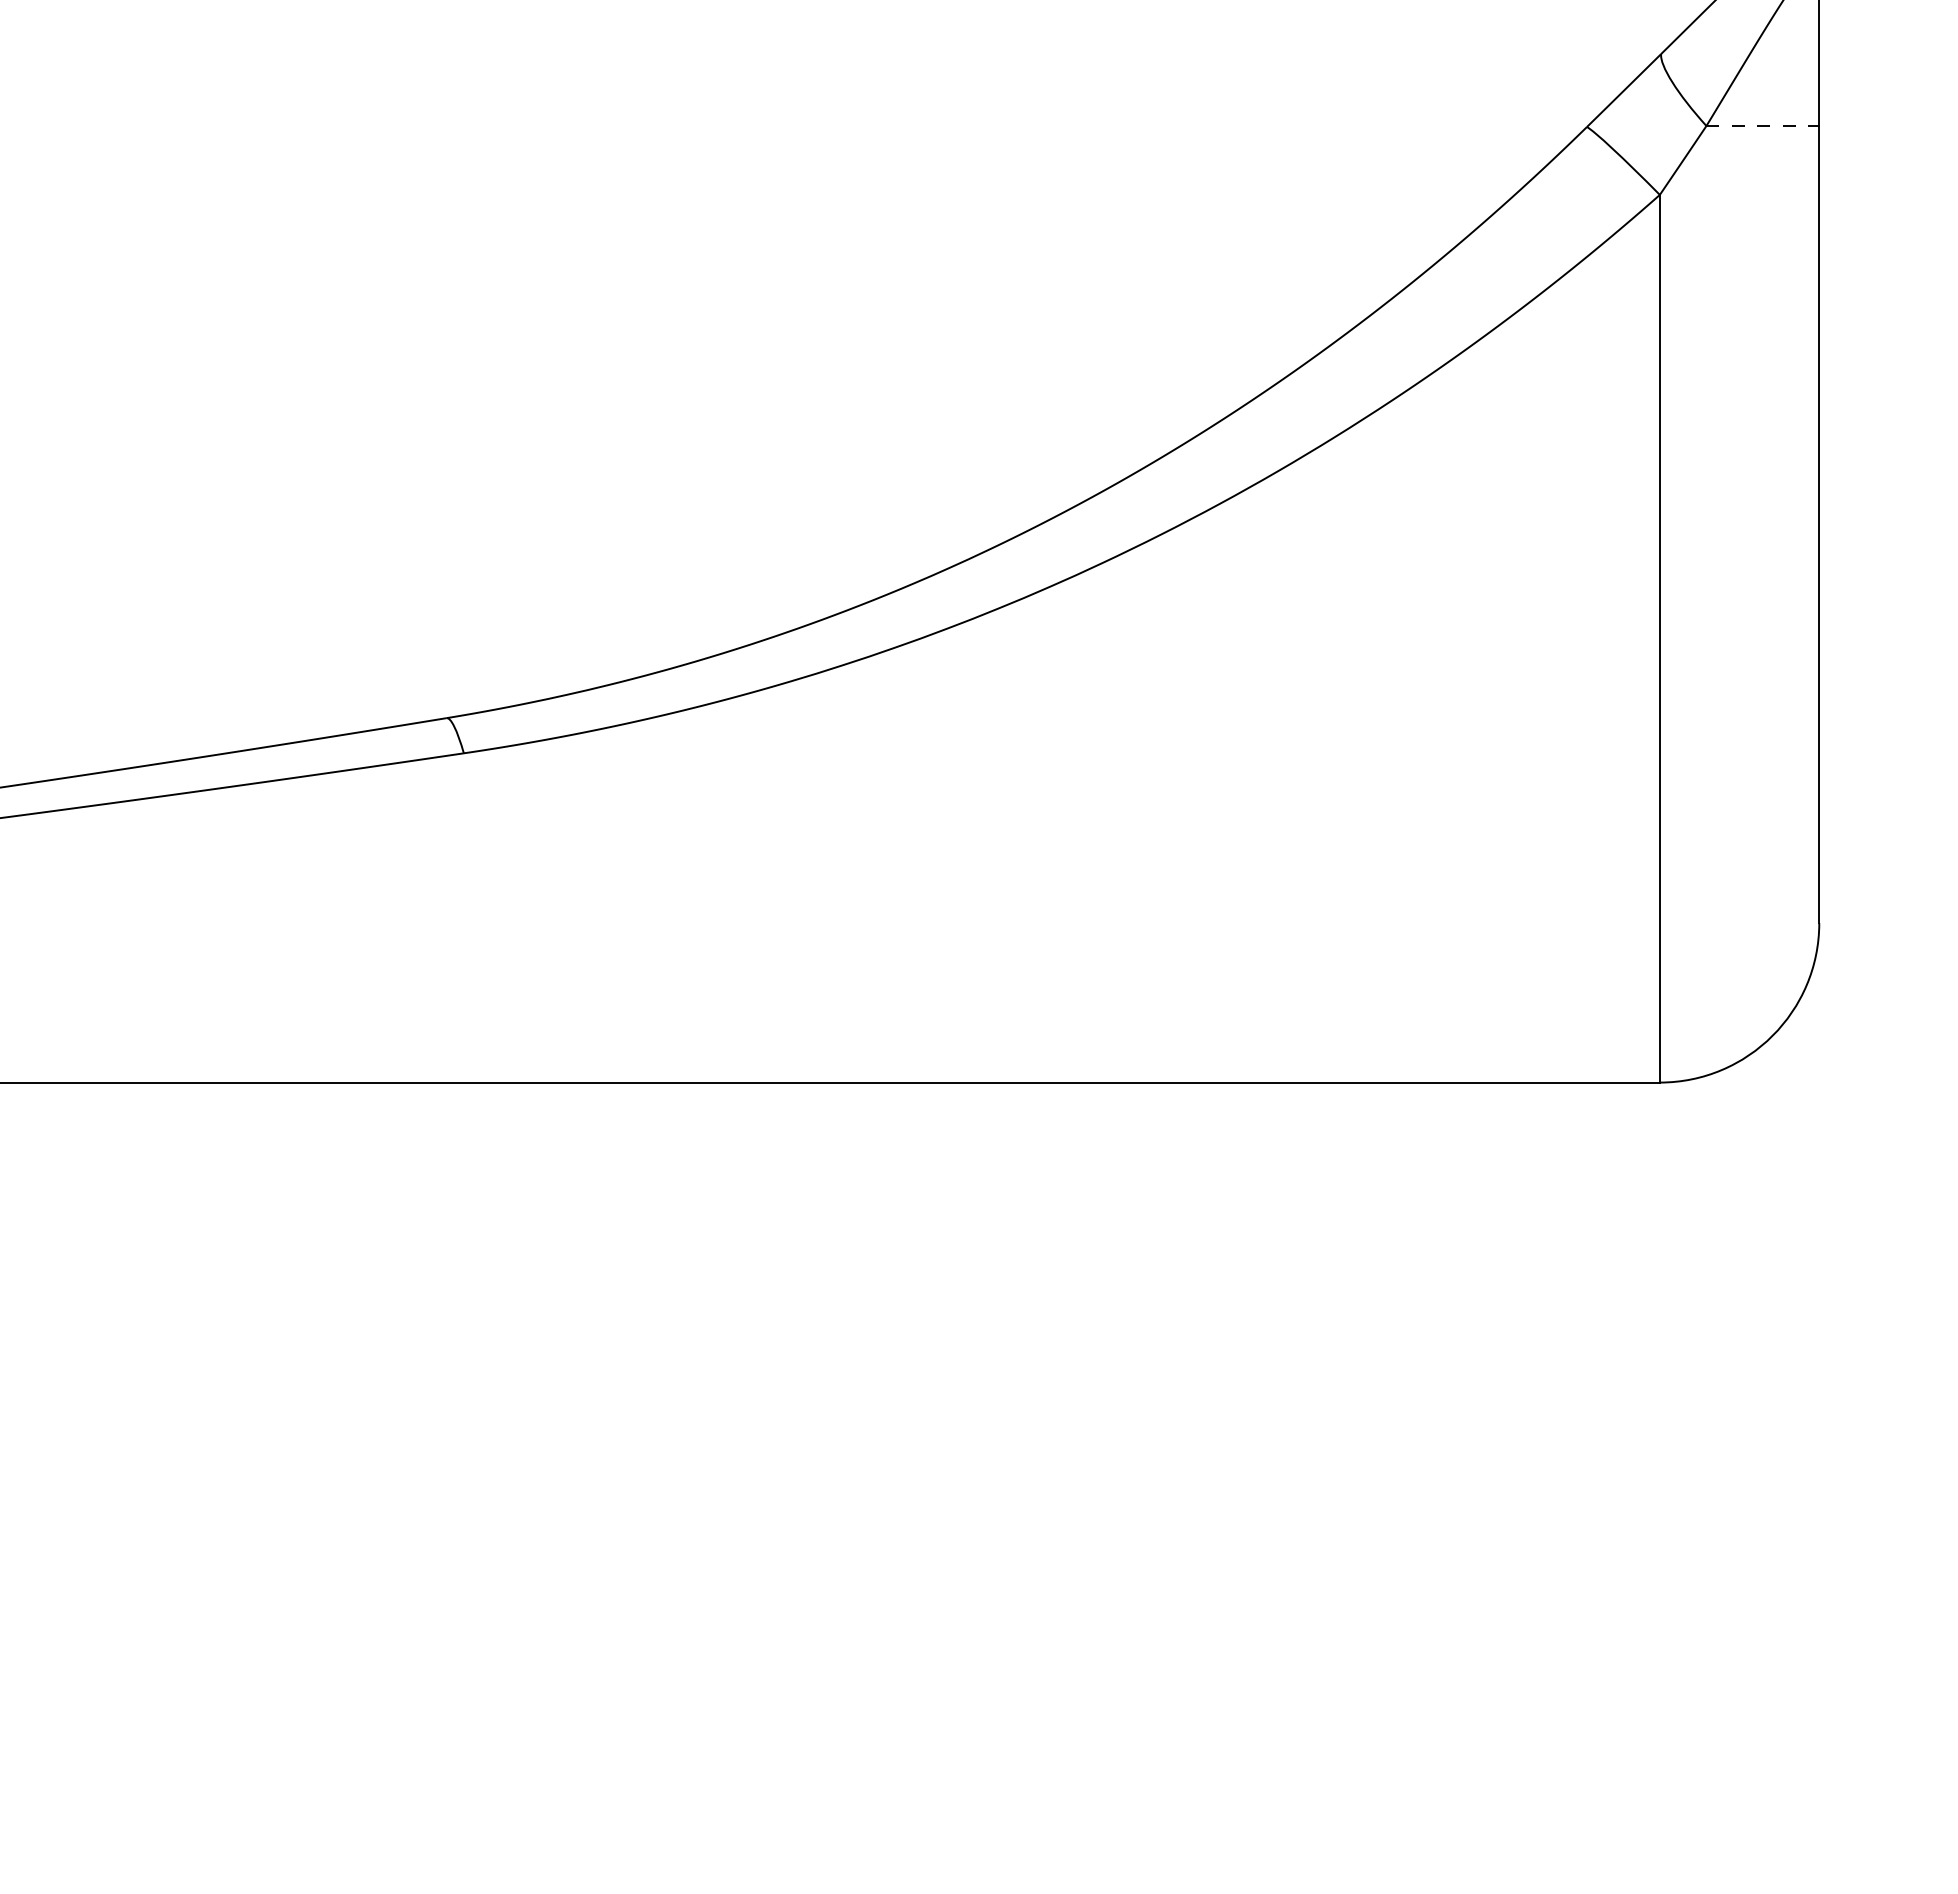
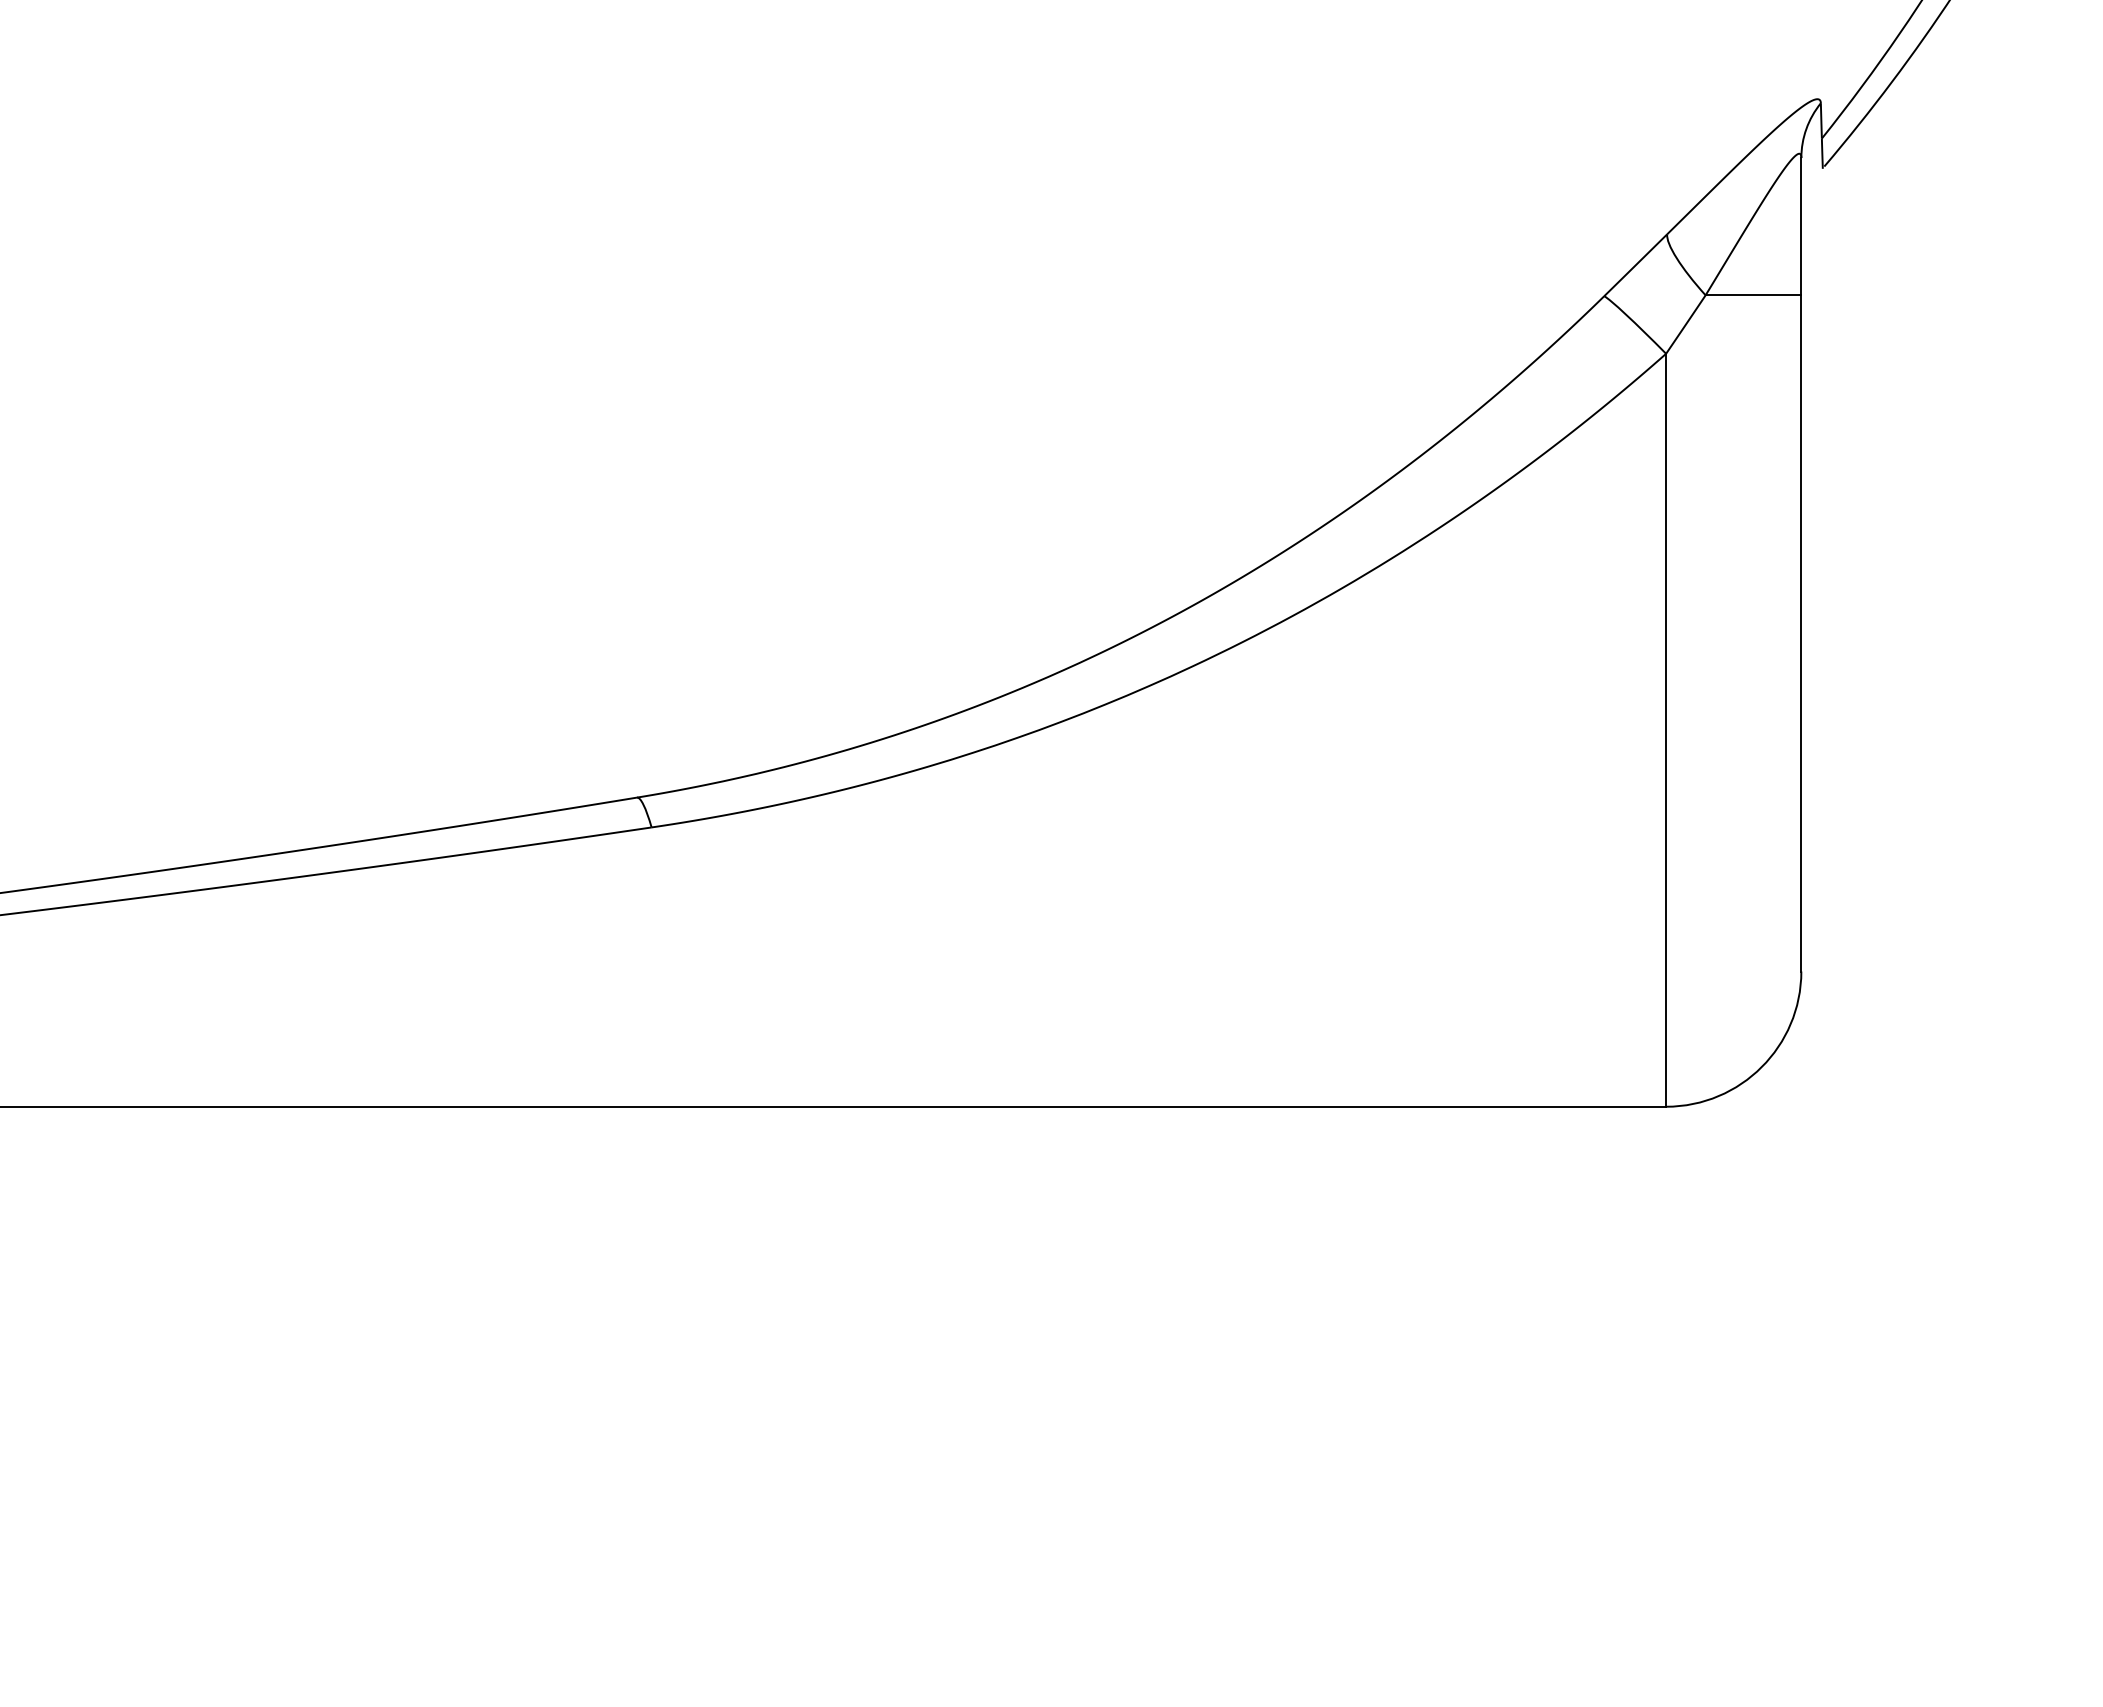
line: (1762, 126) -> (1753, 295), dashed -> solid

